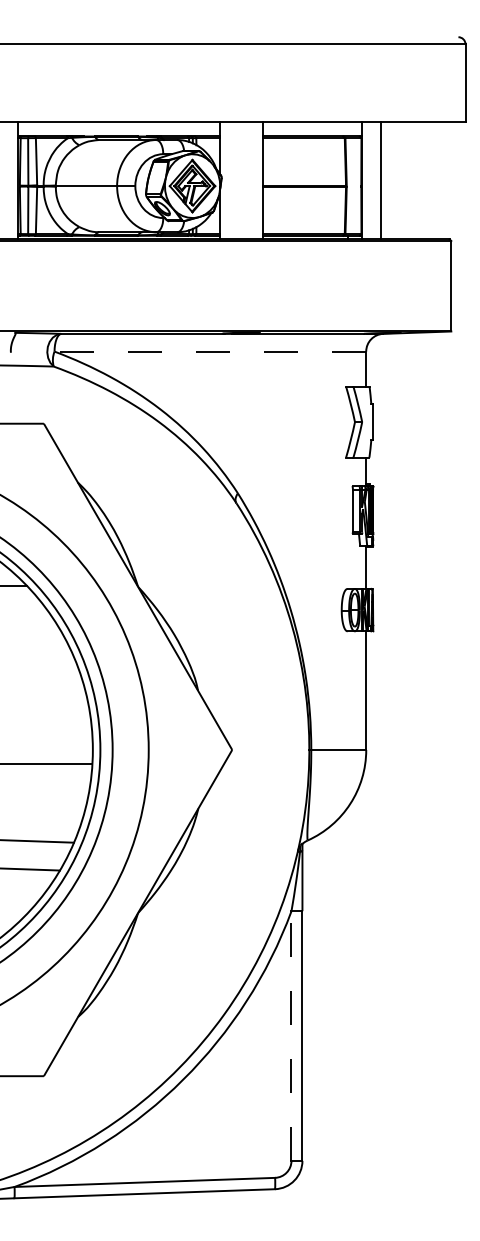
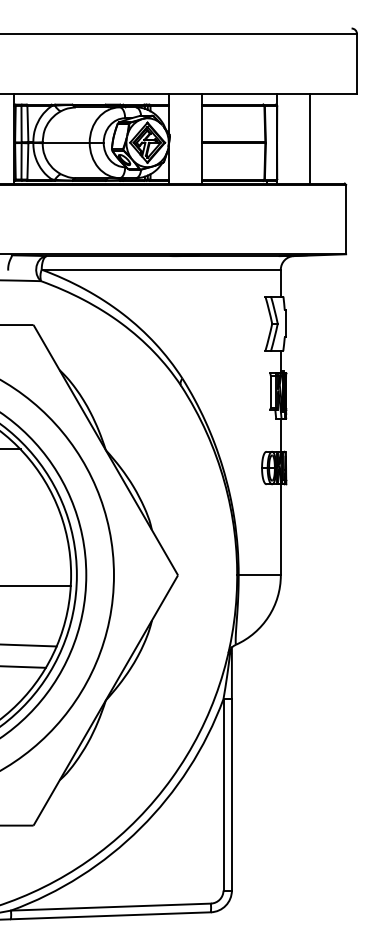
line: (381, 180) -> (310, 138), moved
line: (210, 351) -> (161, 269), dashed -> solid
line: (291, 1036) -> (223, 795), dashed -> solid

